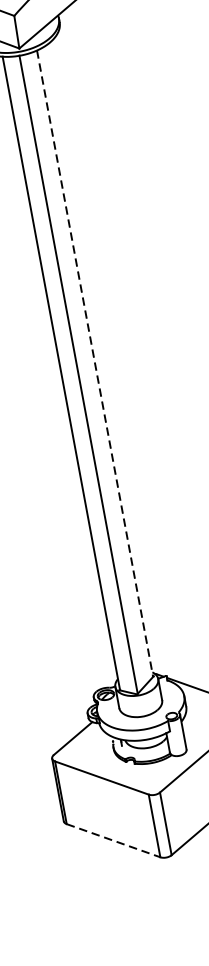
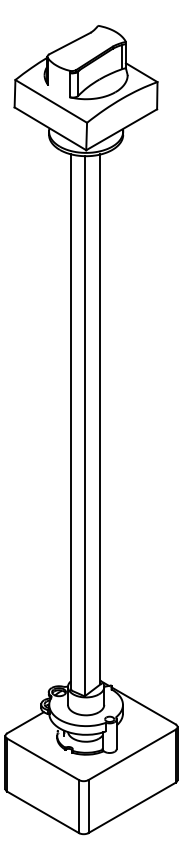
line: (95, 363) -> (100, 419), dashed -> solid
line: (113, 840) -> (43, 812), dashed -> solid

